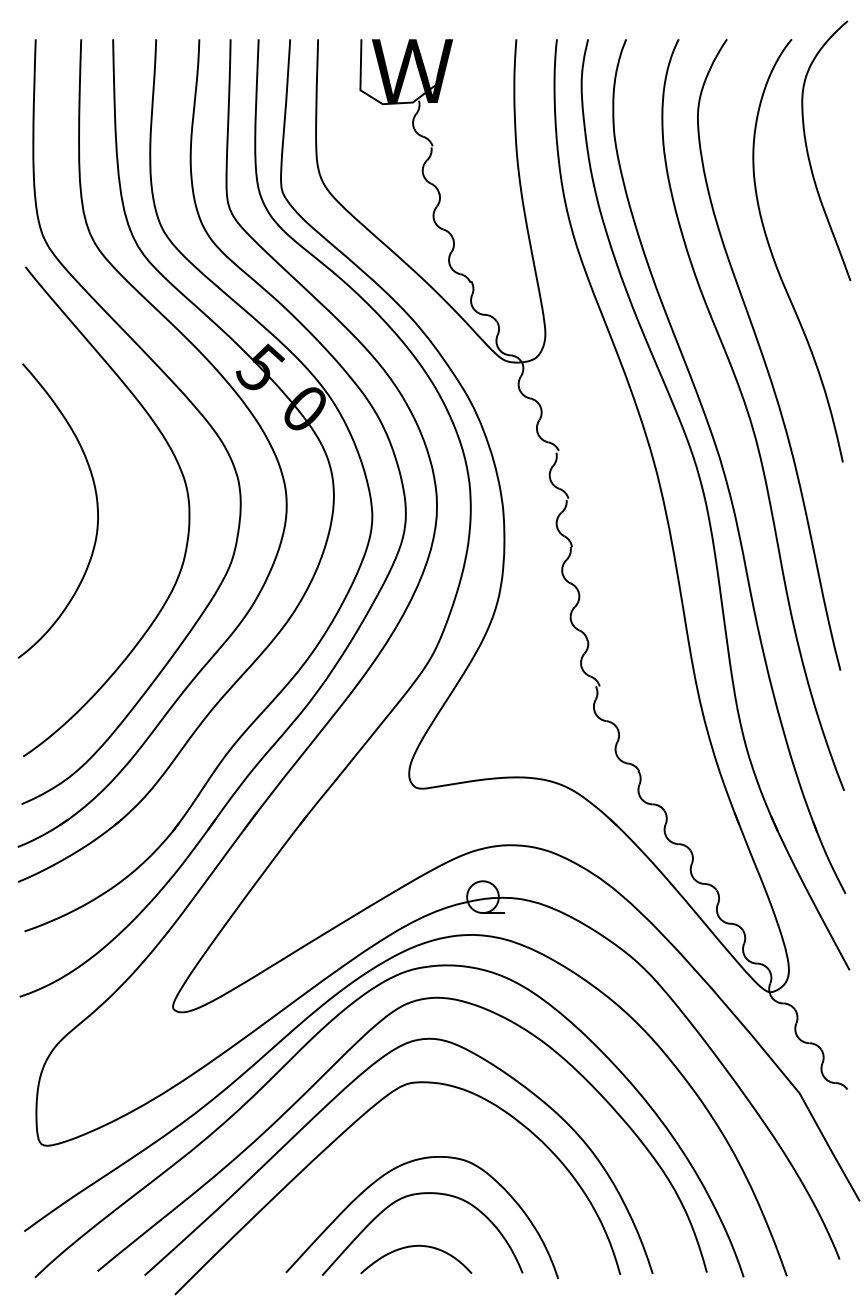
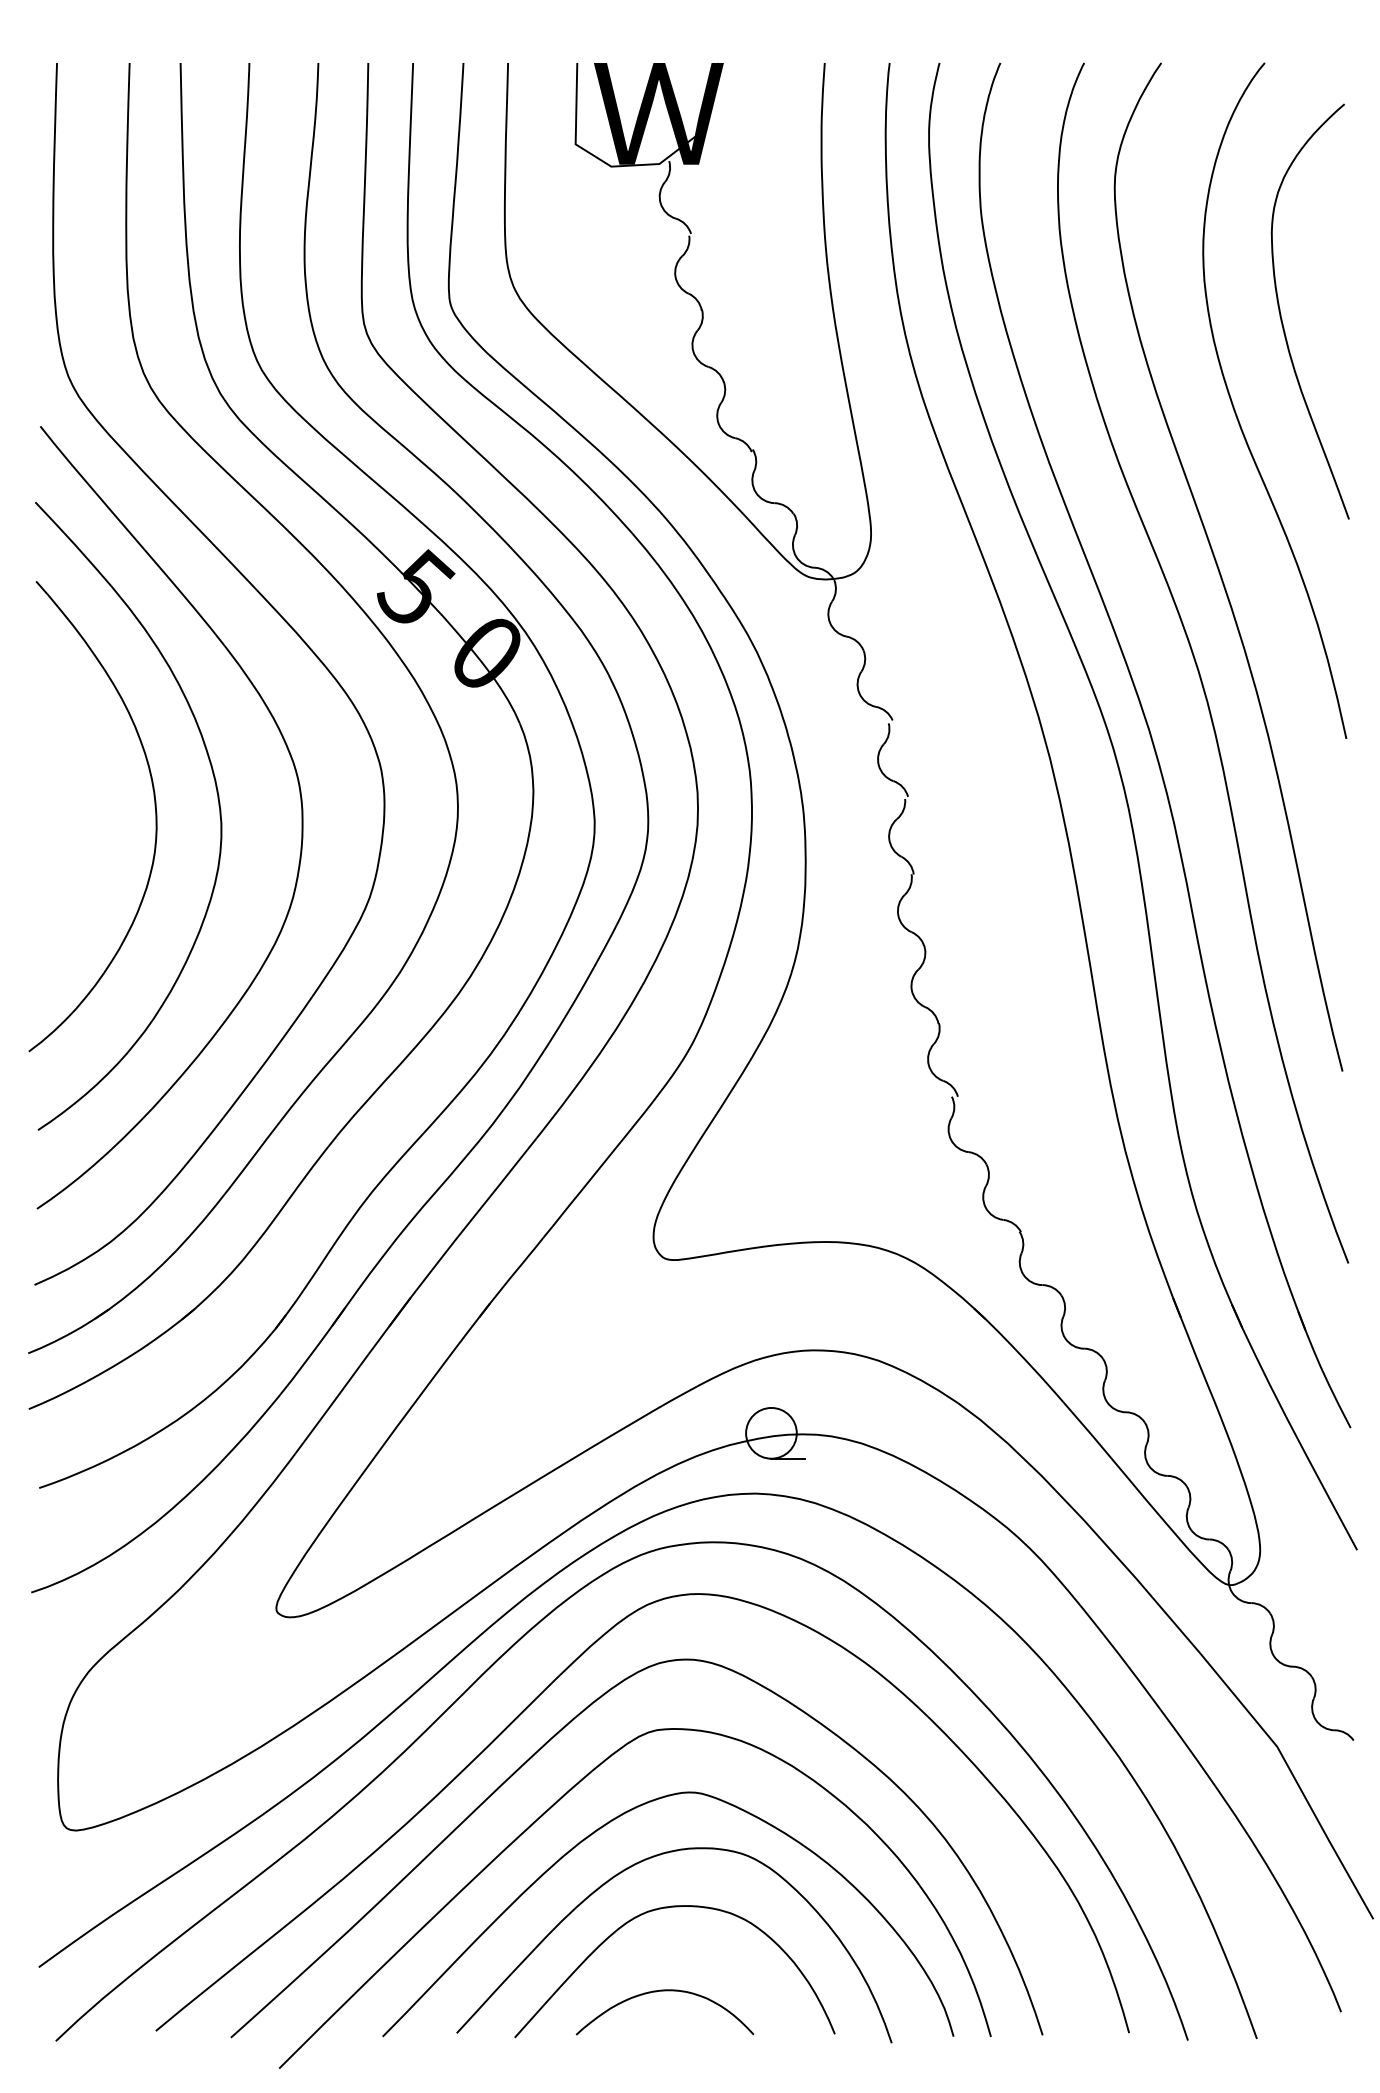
curve: (808, 151) -> (1281, 312), moved
curve: (136, 505) -> (217, 807), added
curve: (385, 1139) -> (615, 1820), added

